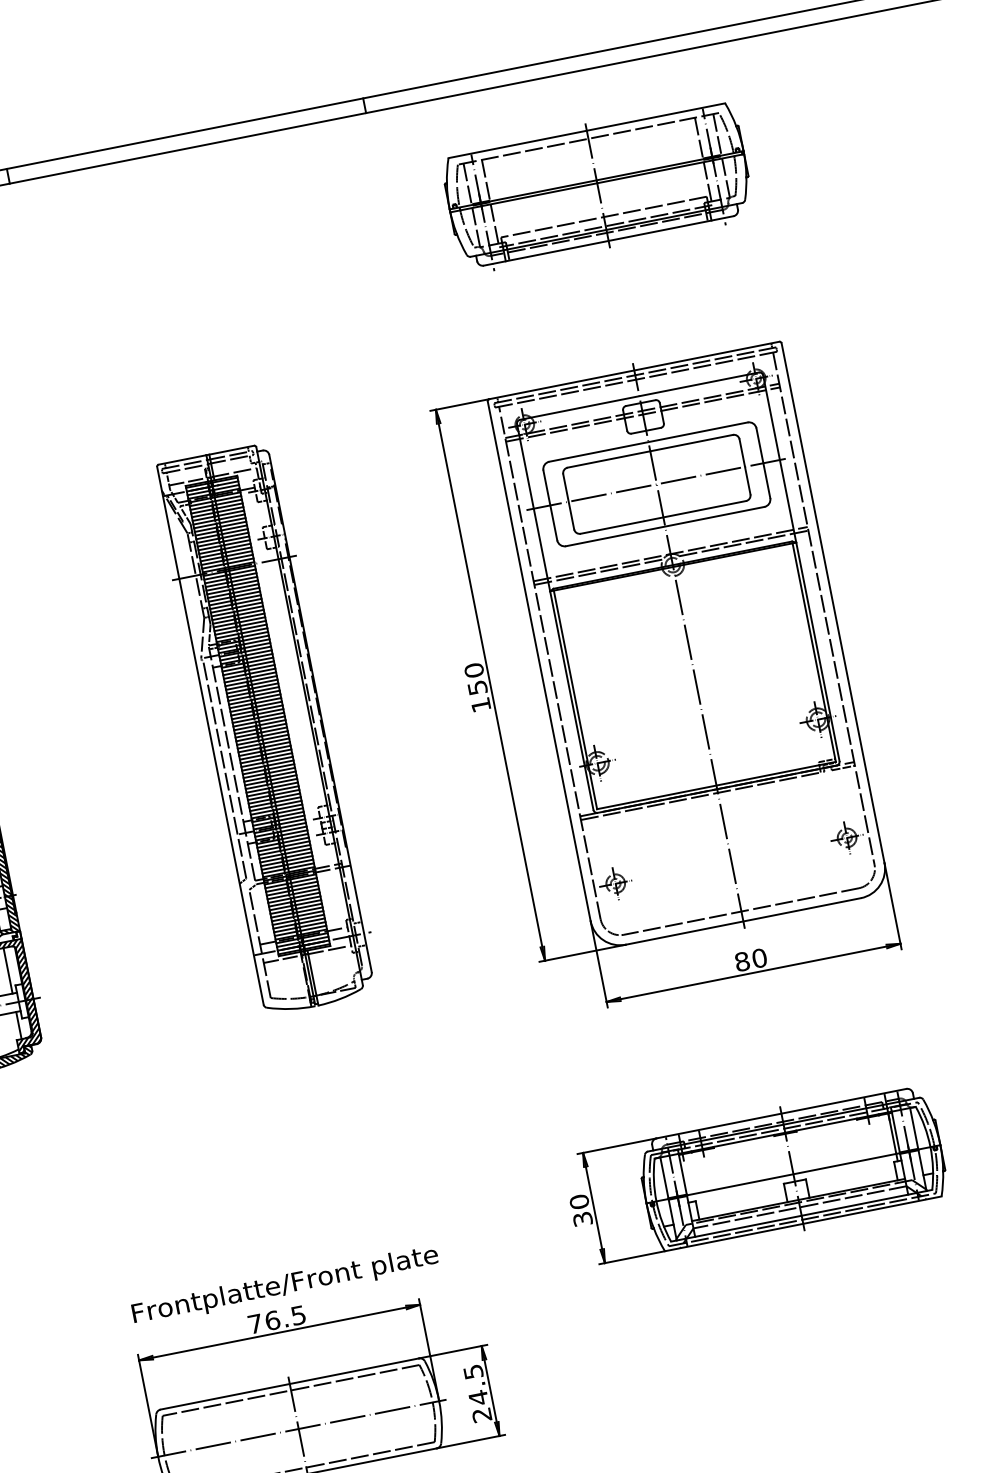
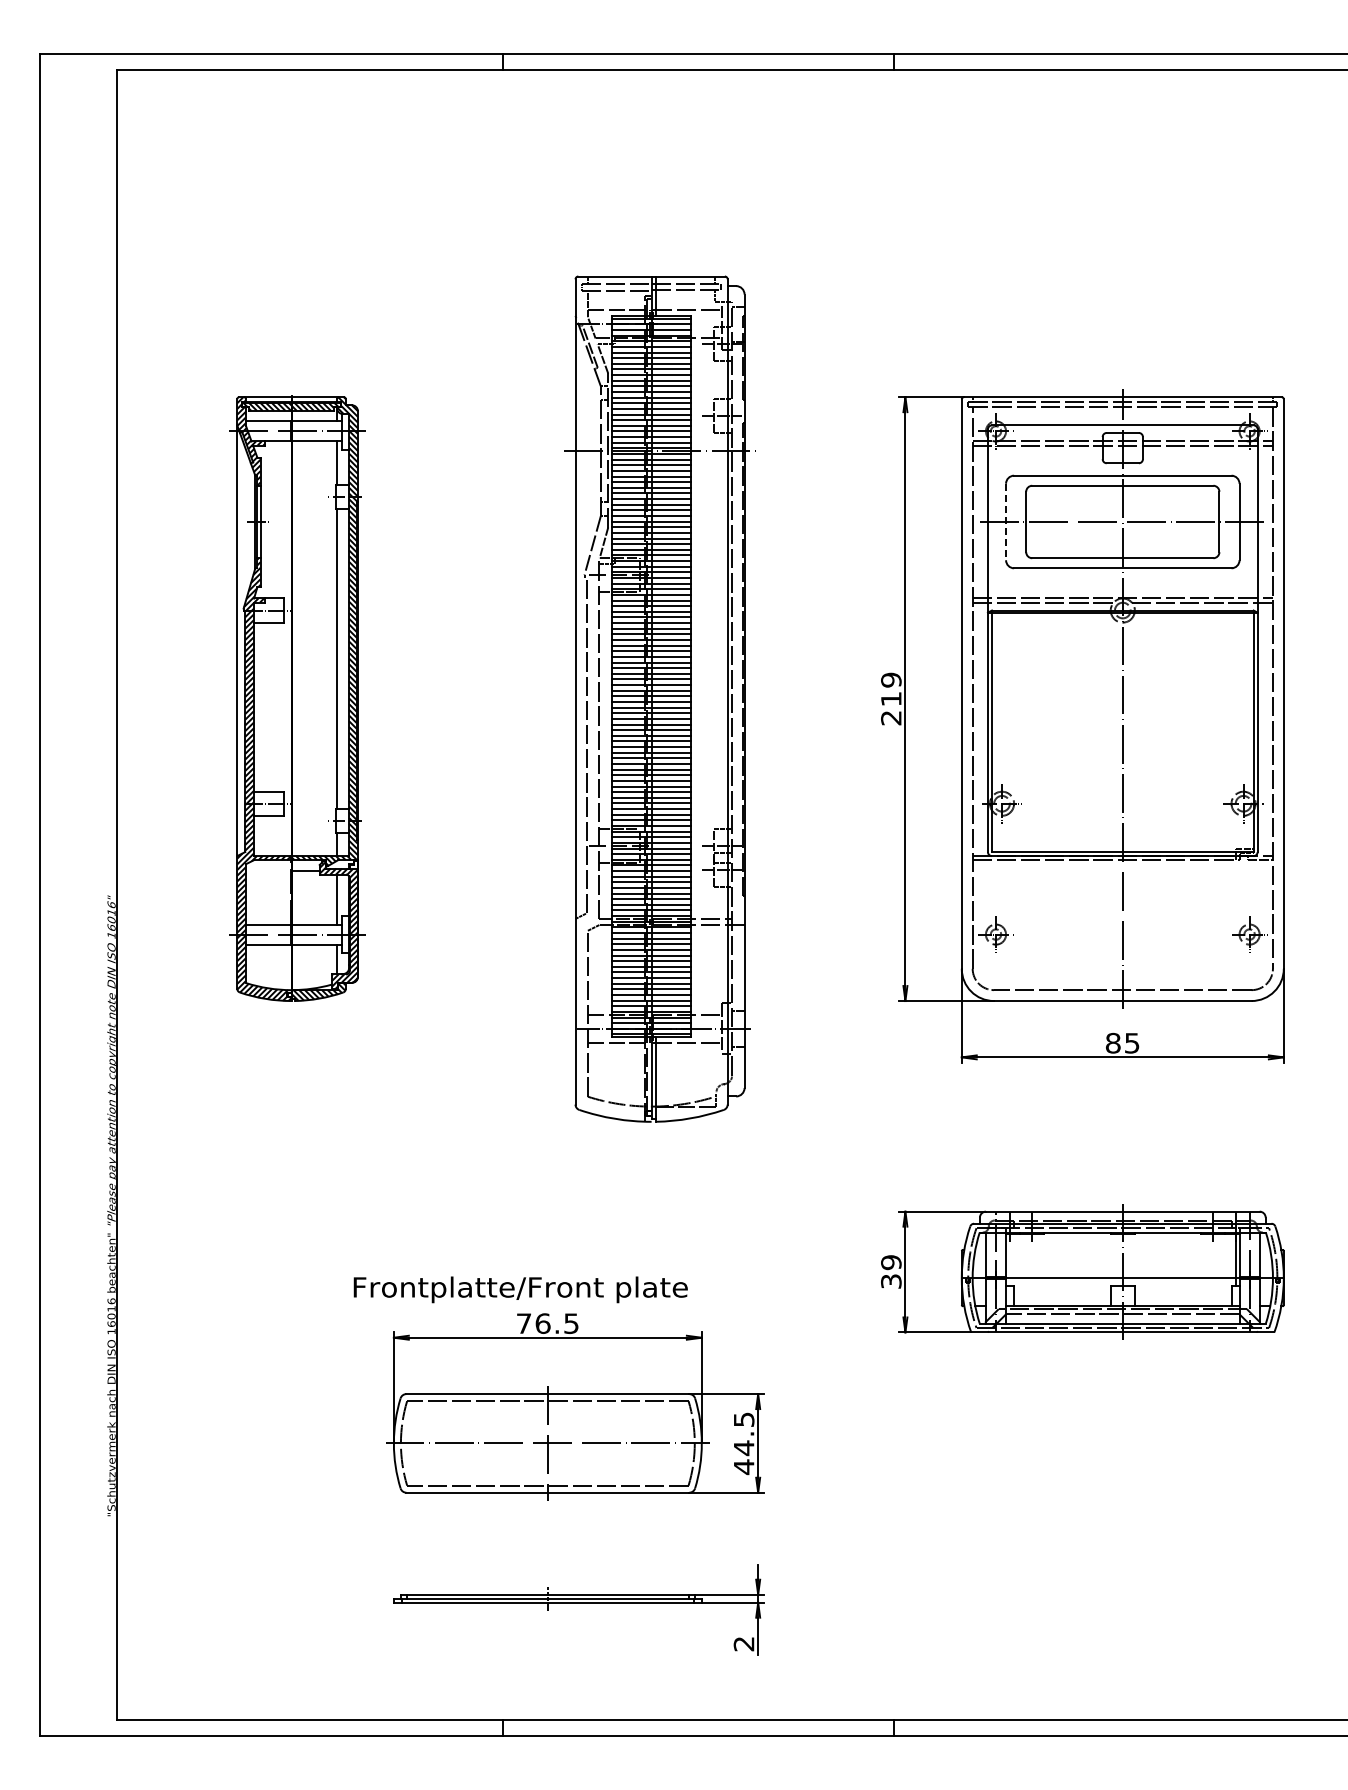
part: (597, 185) -> (1122, 194), removed
line: (550, 505) -> (1006, 522), solid -> dashed
text: (477, 687) -> (891, 698), 150 -> 219
part: (265, 729) -> (659, 698), size x1.4
text: (758, 957) -> (1131, 1042), 80 -> 85
text: (579, 1201) -> (891, 1262), 30 -> 39
text: (285, 1285) -> (520, 1289), moved
text: (481, 1415) -> (743, 1467), 24.5 -> 44.5

